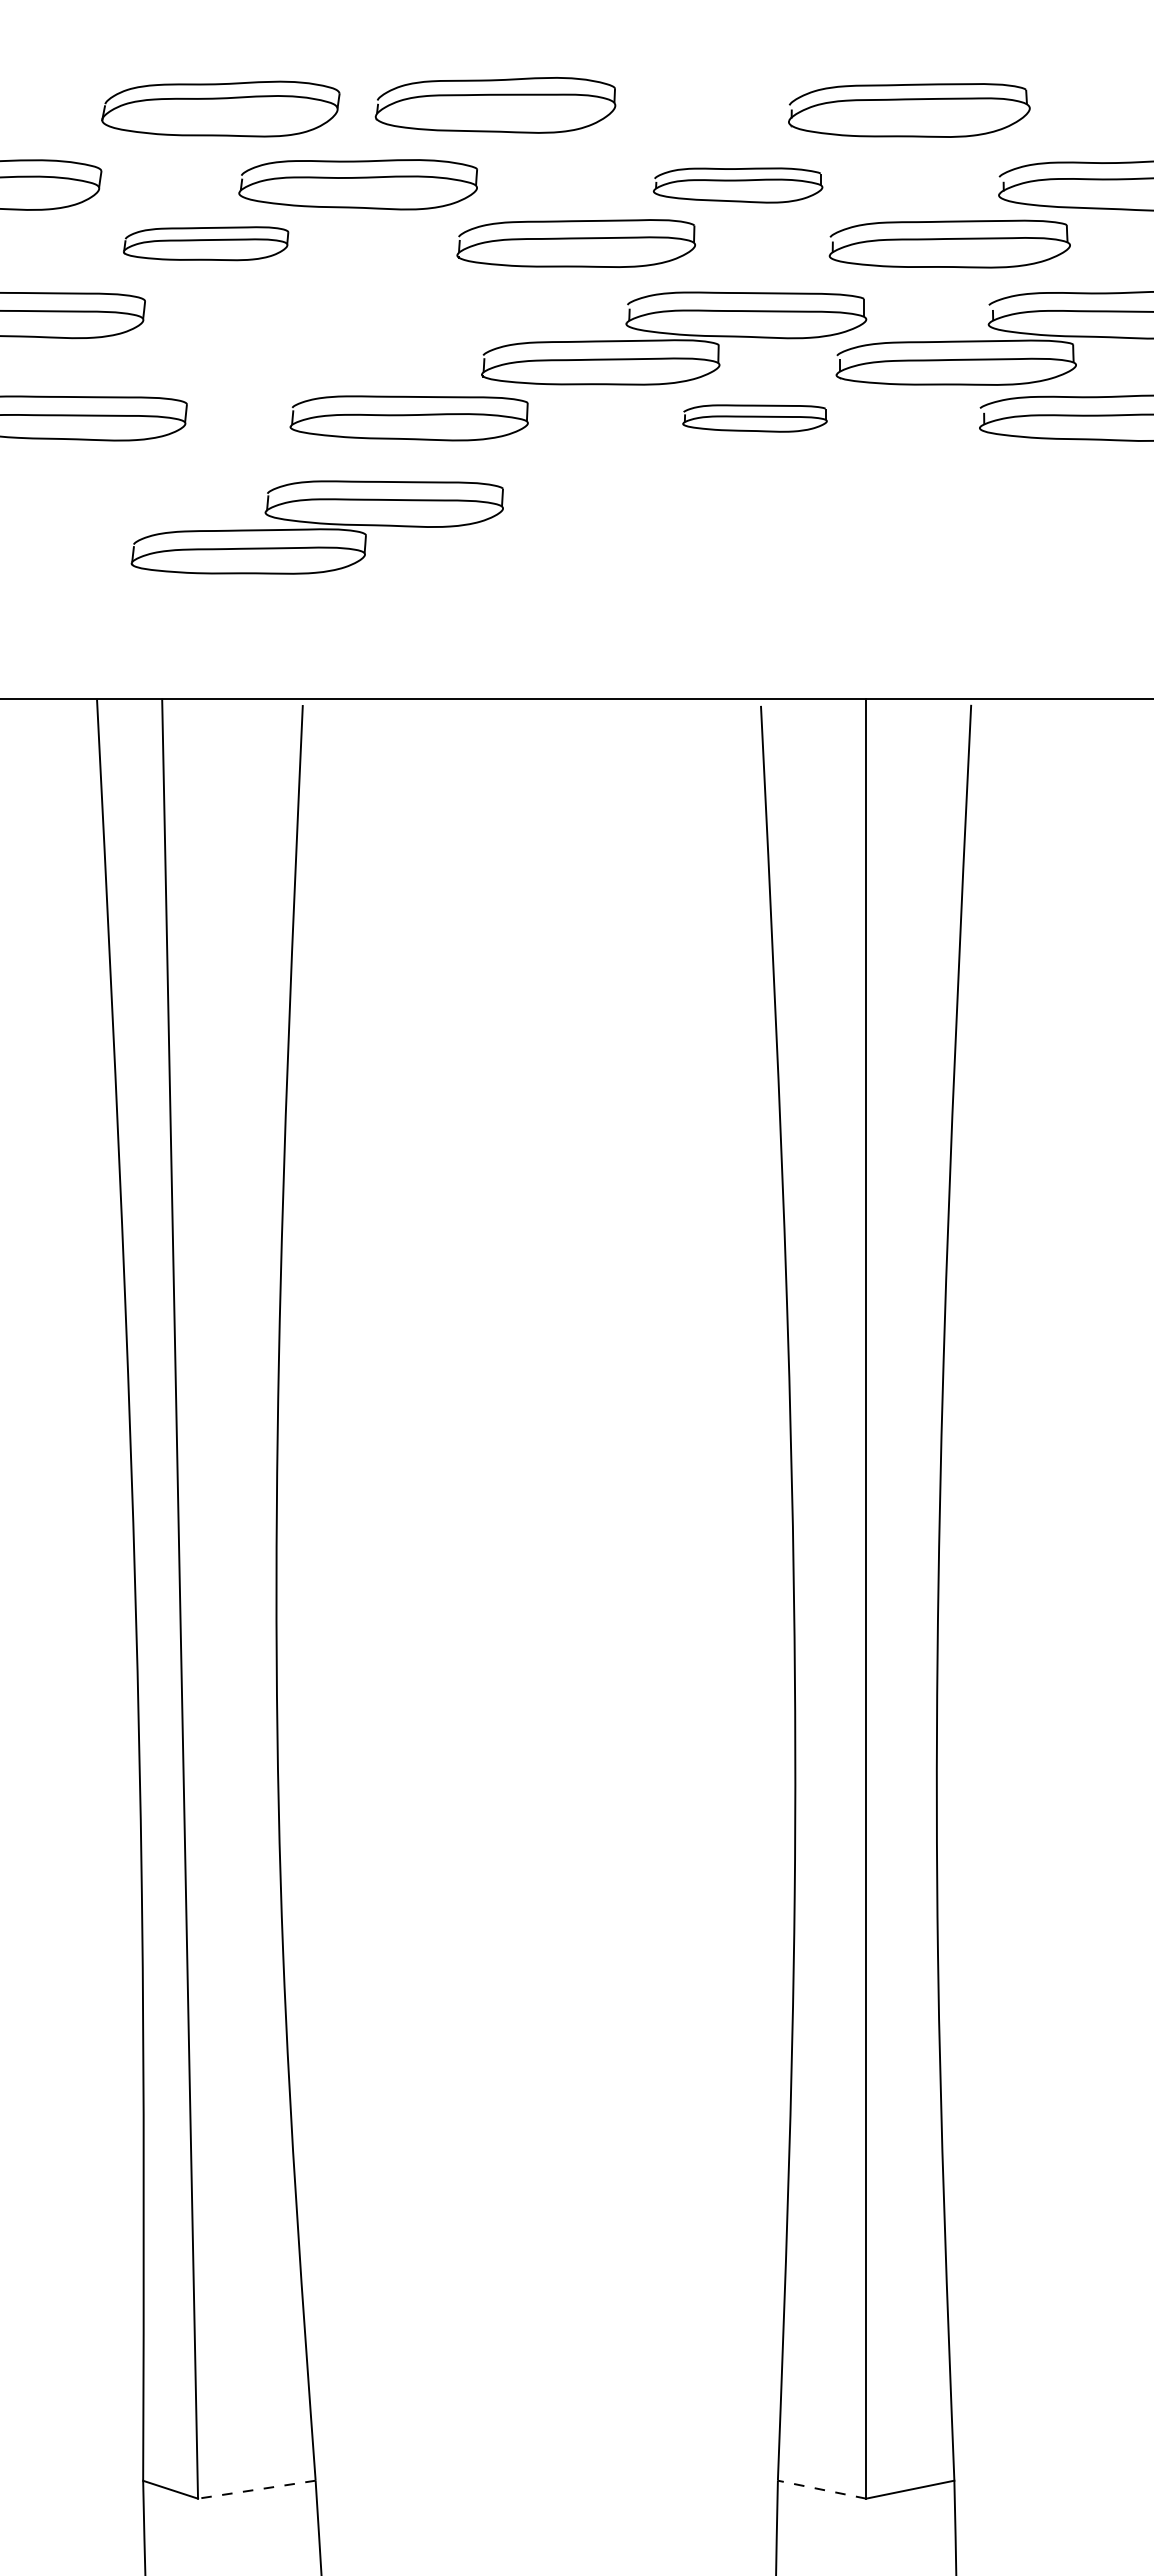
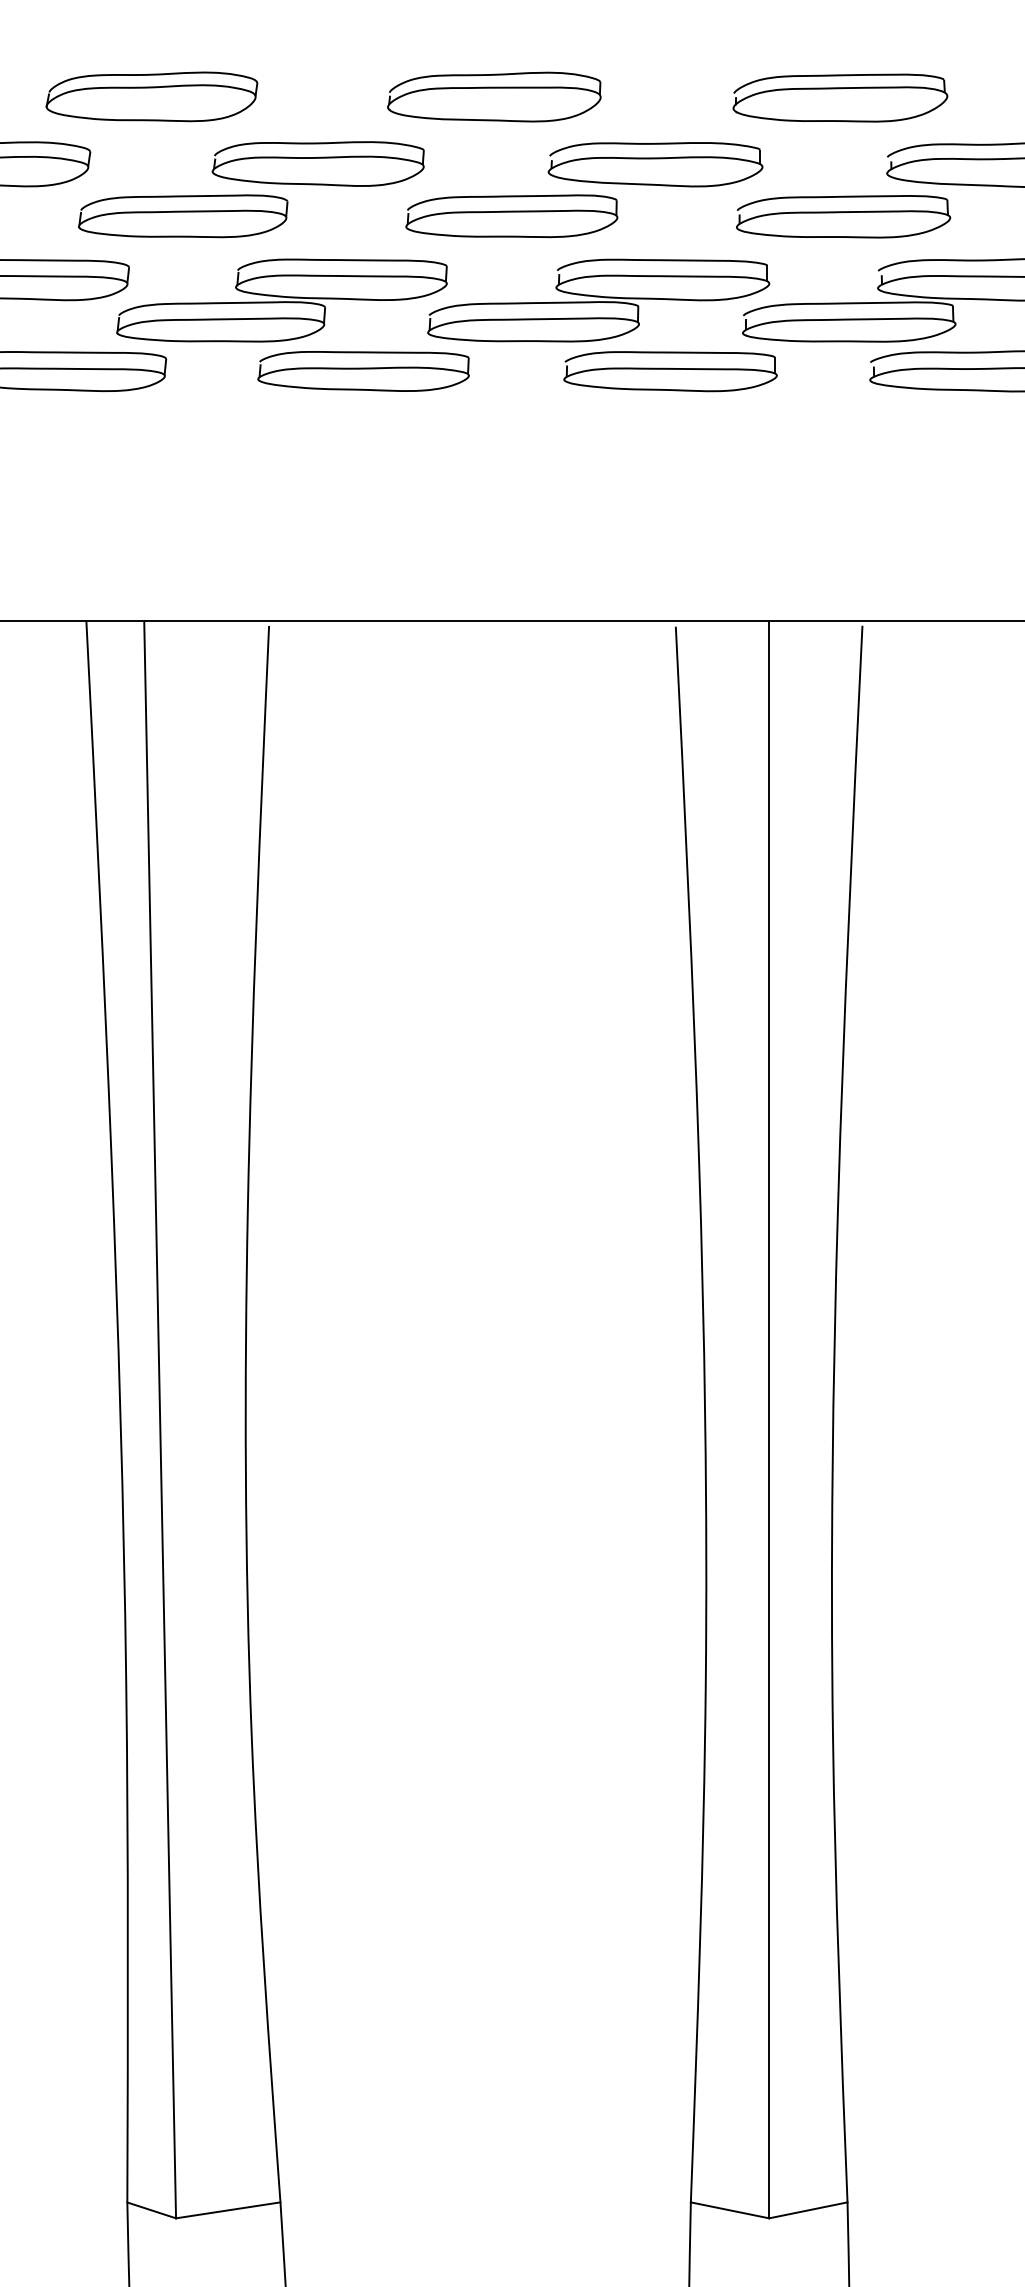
part: (495, 105) -> (494, 97), moved
part: (220, 108) -> (151, 96), moved
part: (909, 110) -> (840, 98), moved
part: (737, 185) -> (654, 164), size x1.43
part: (205, 243) -> (182, 216), size x1.43
part: (754, 418) -> (670, 371), size x1.67
part: (316, 527) -> (281, 300), moved
line: (256, 2489) -> (227, 2210), dashed -> solid
line: (821, 2489) -> (729, 2210), dashed -> solid

